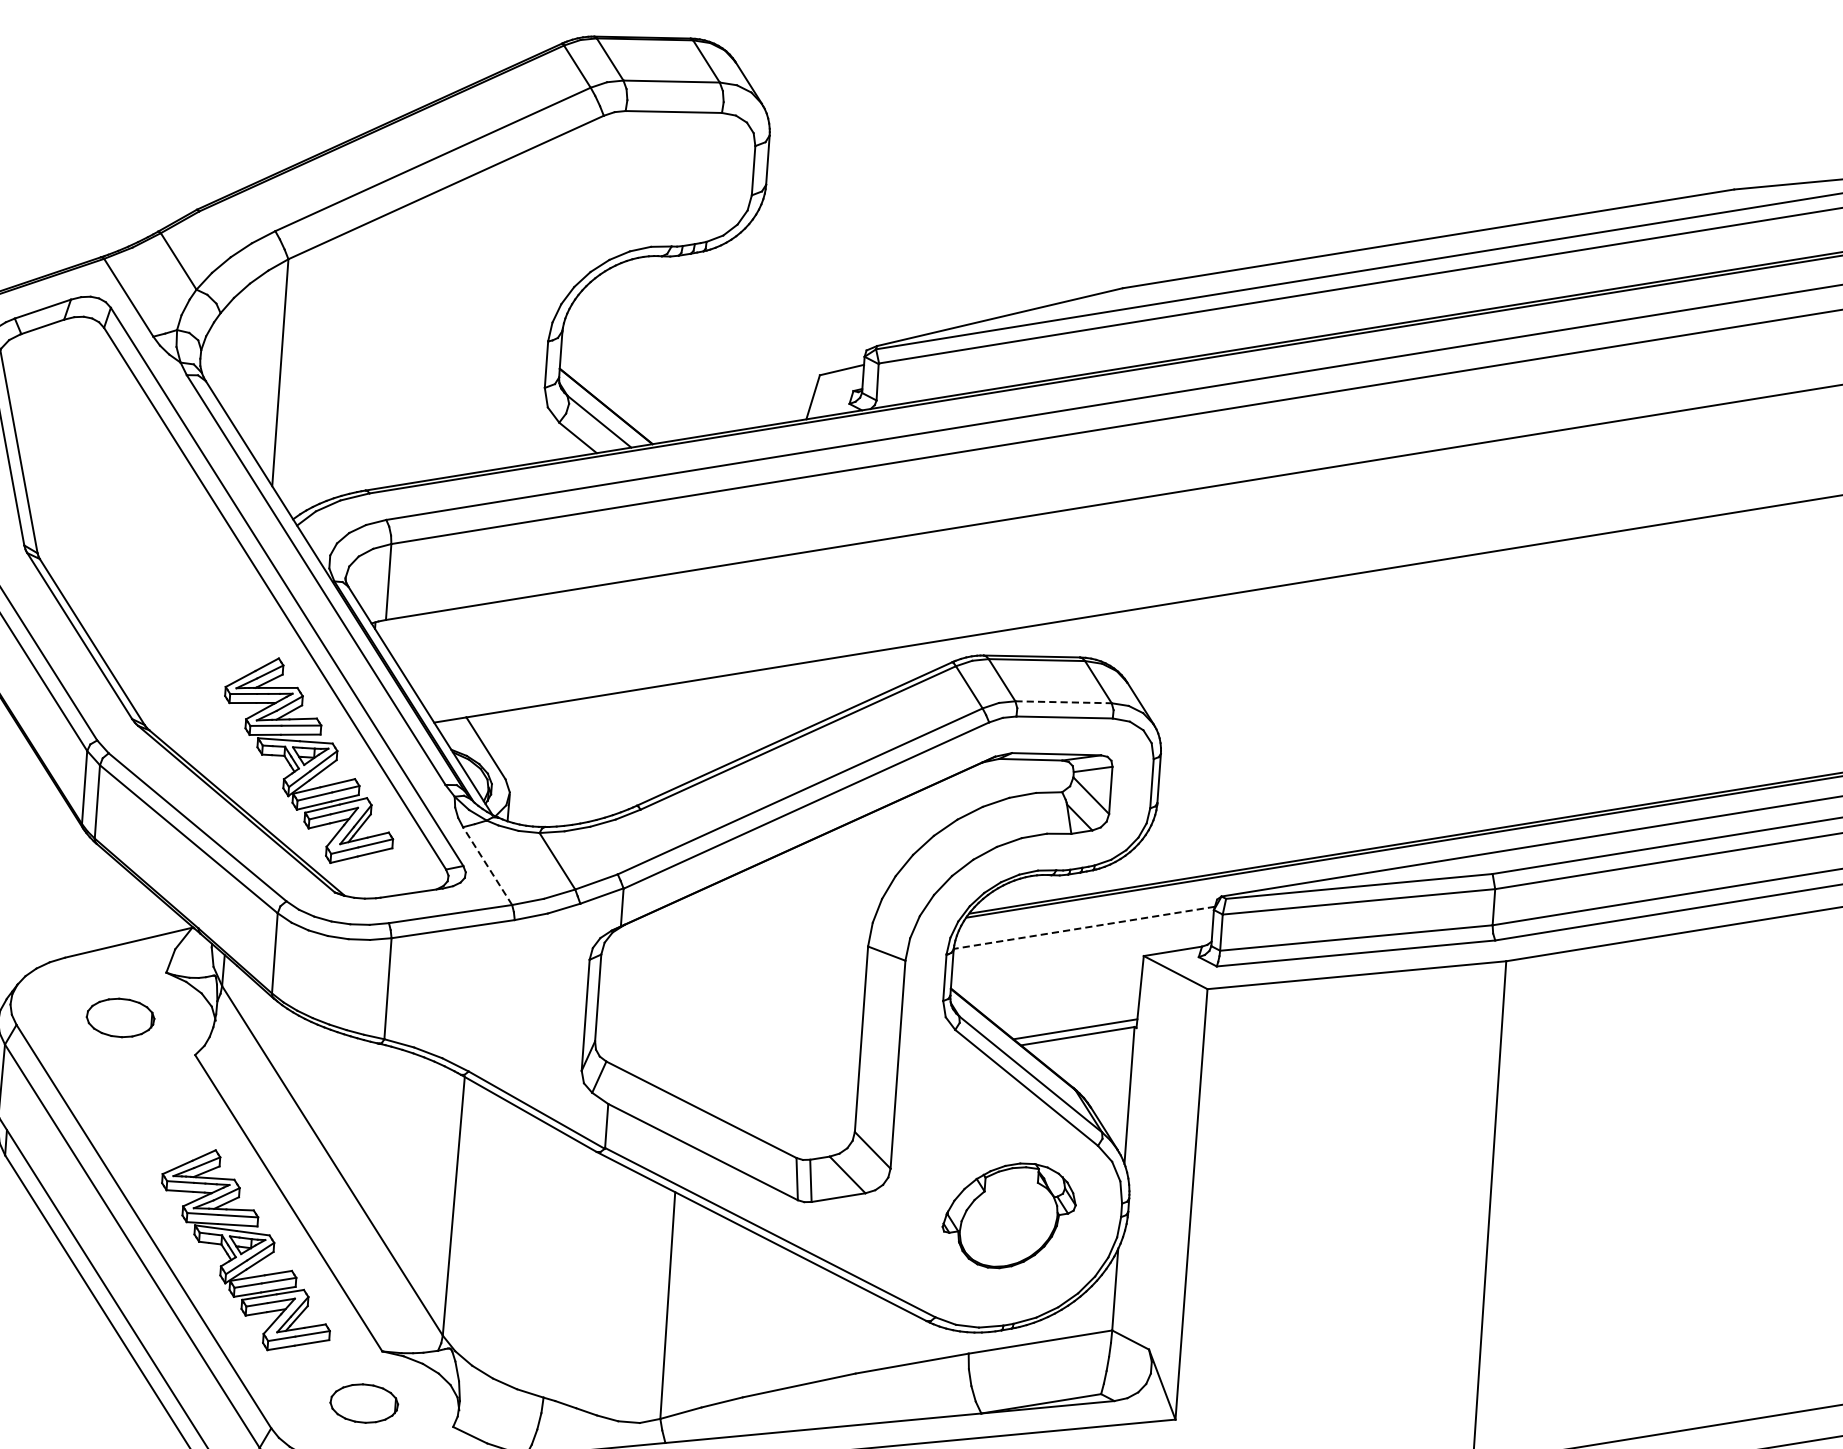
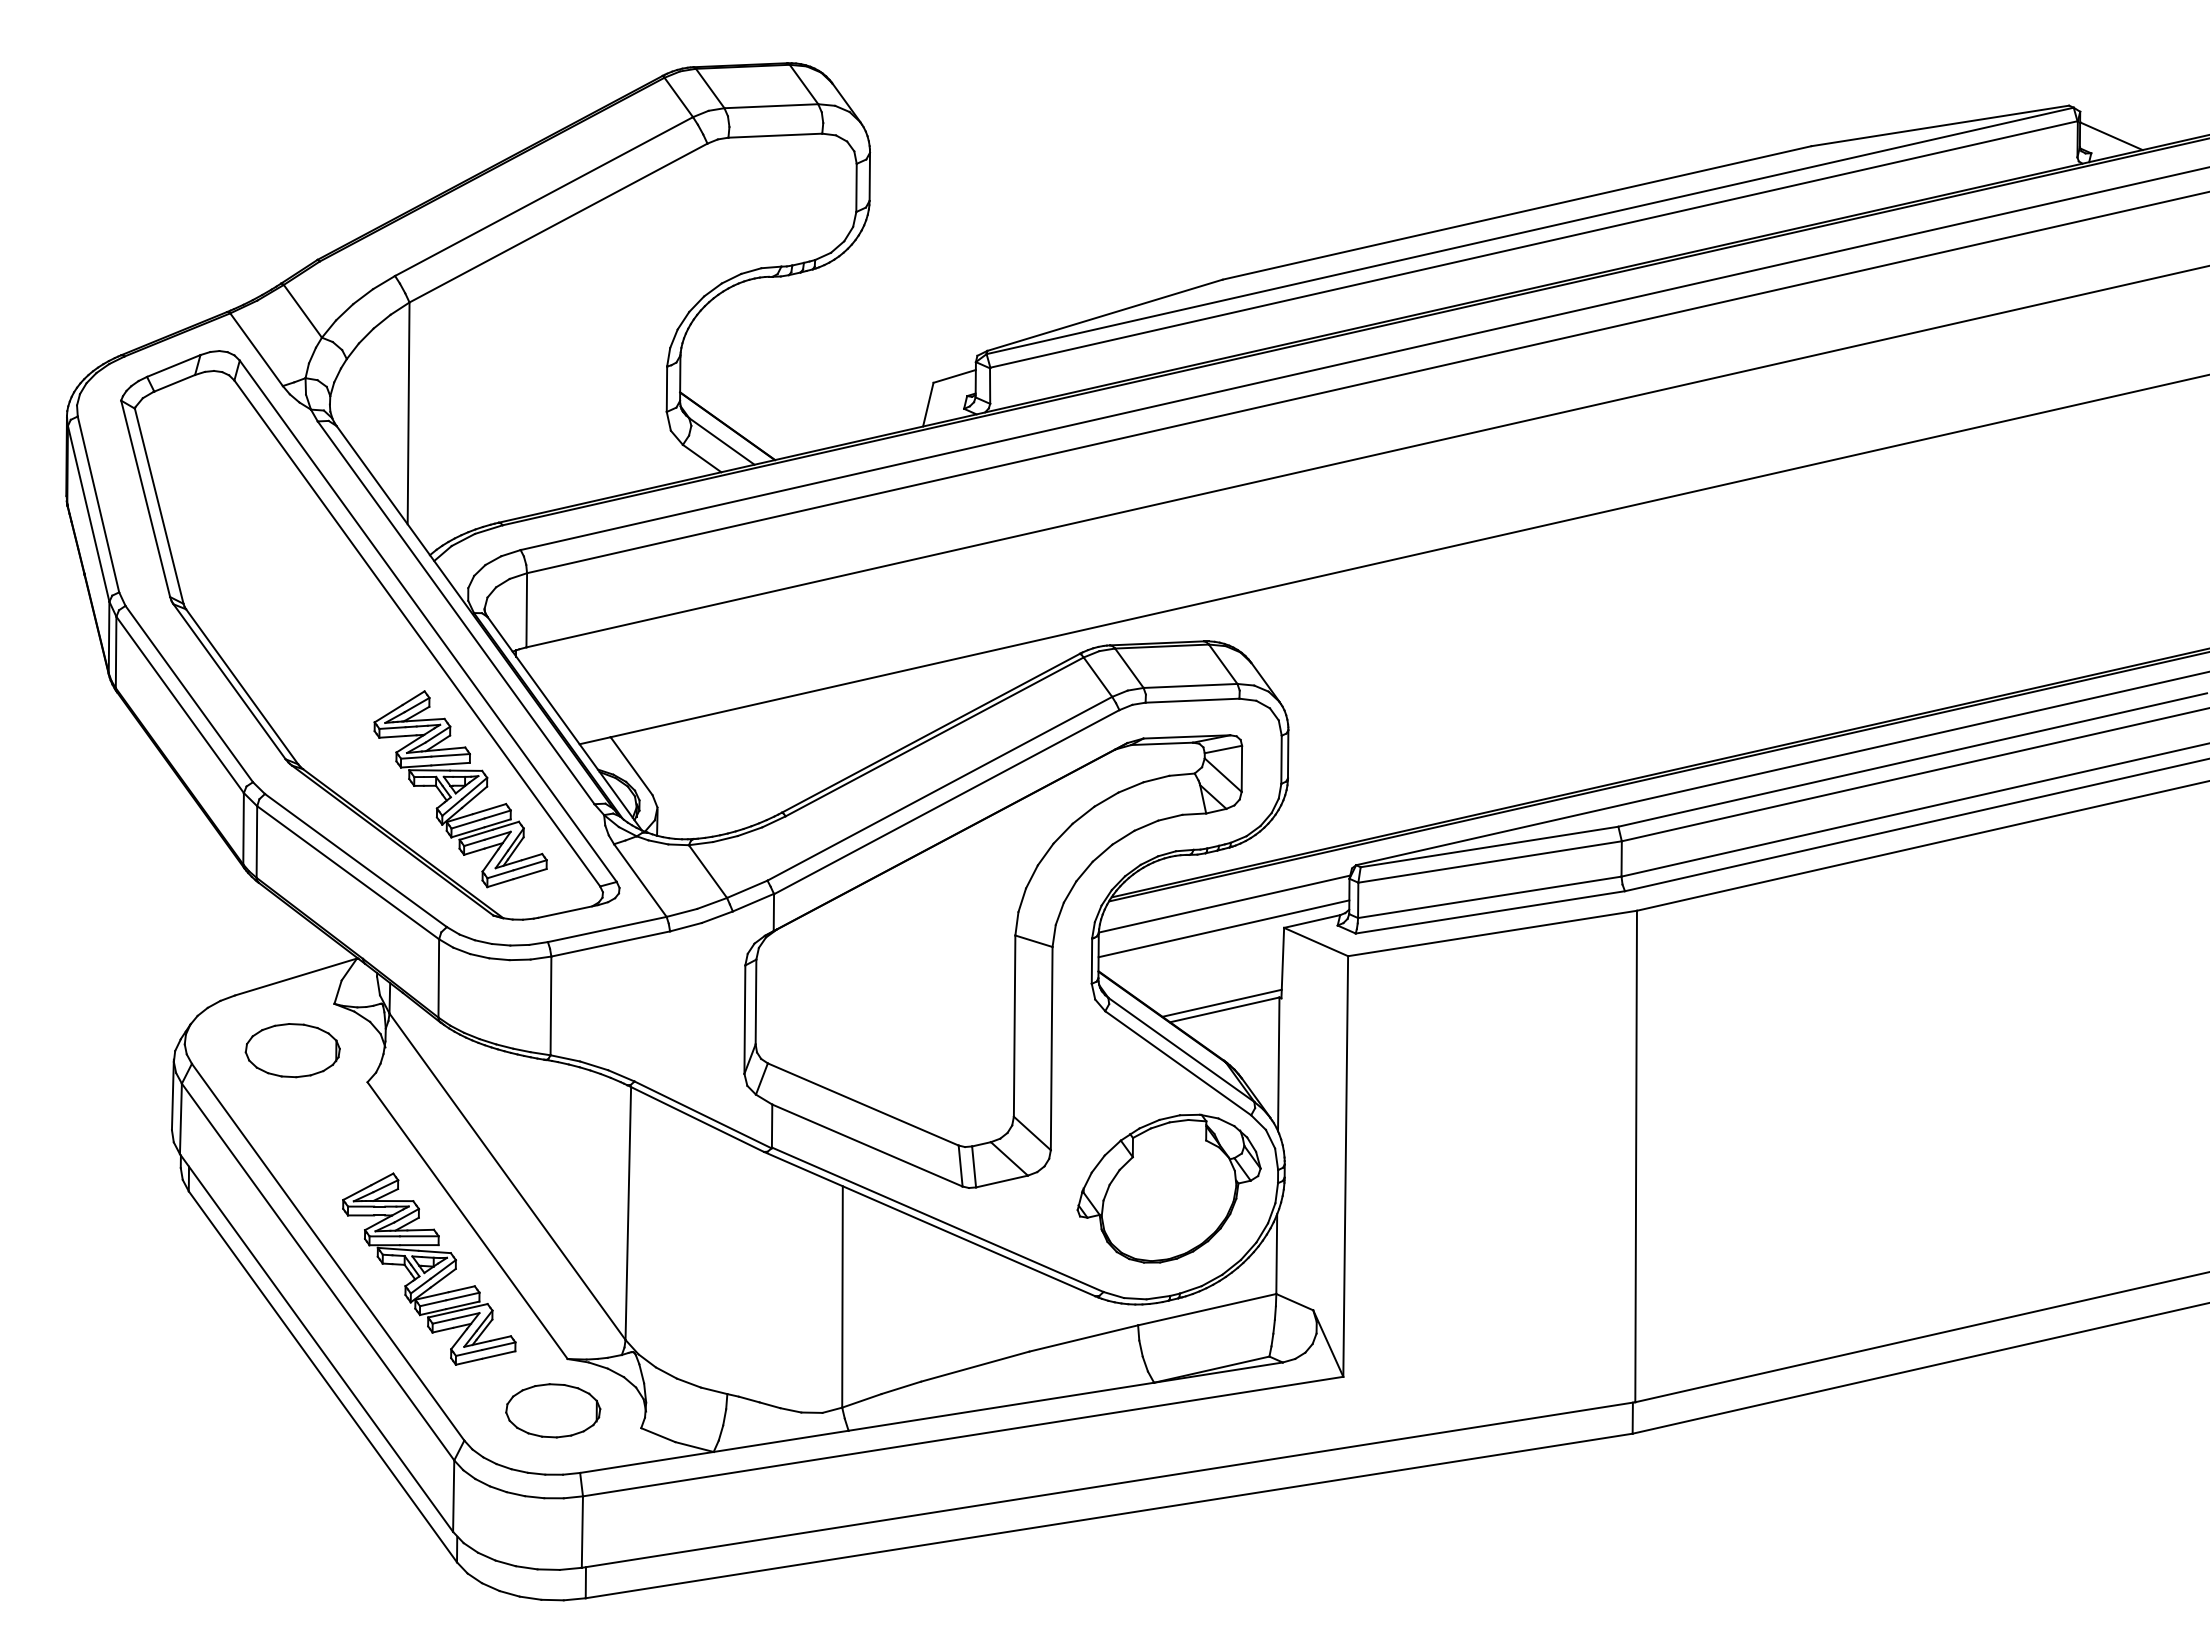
line: (1063, 701) -> (1190, 685), dashed -> solid
line: (487, 866) -> (640, 880), dashed -> solid
line: (1084, 928) -> (1224, 904), dashed -> solid
line: (1081, 952) -> (1223, 928), added
part: (120, 1017) -> (292, 1050), size x1.43
part: (1008, 1215) -> (1168, 1188), size x1.43
part: (364, 1403) -> (553, 1410), size x1.43

